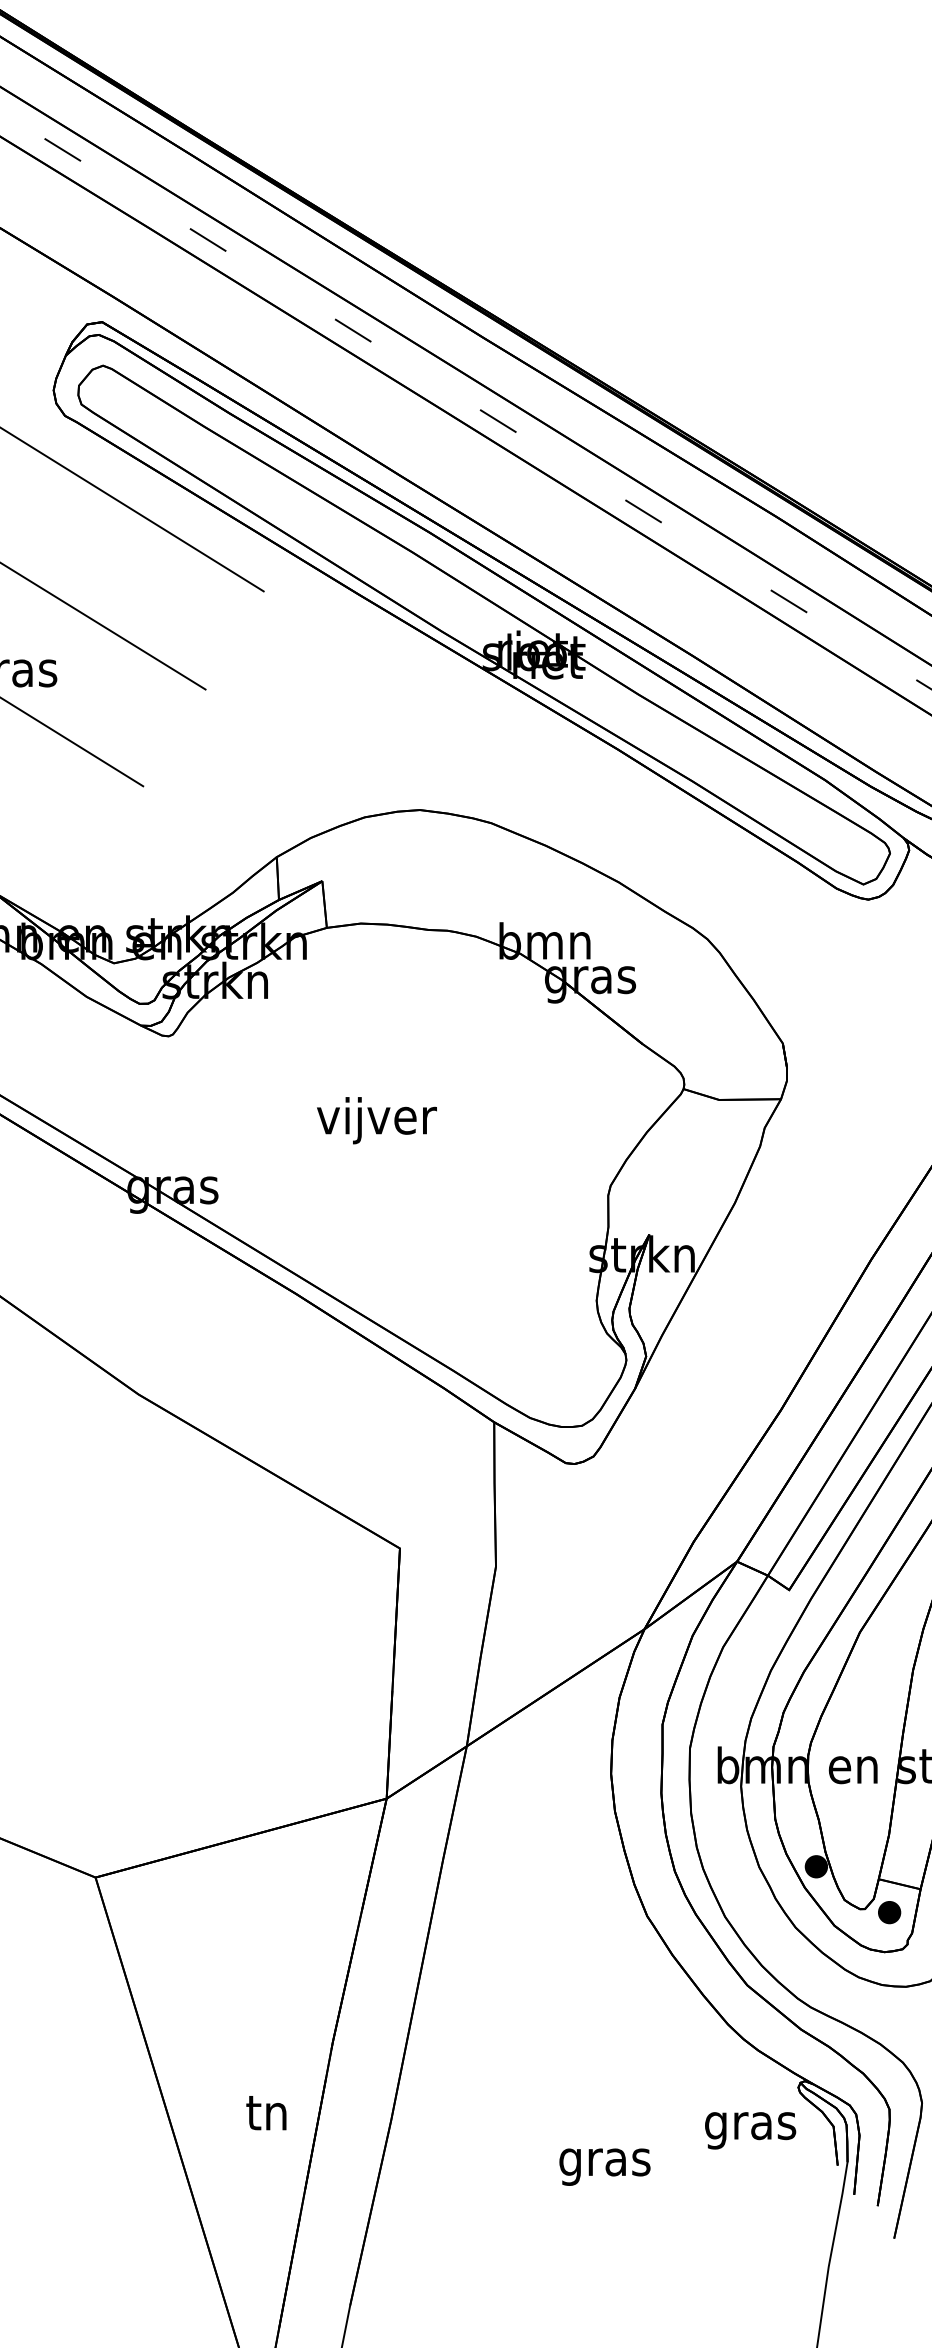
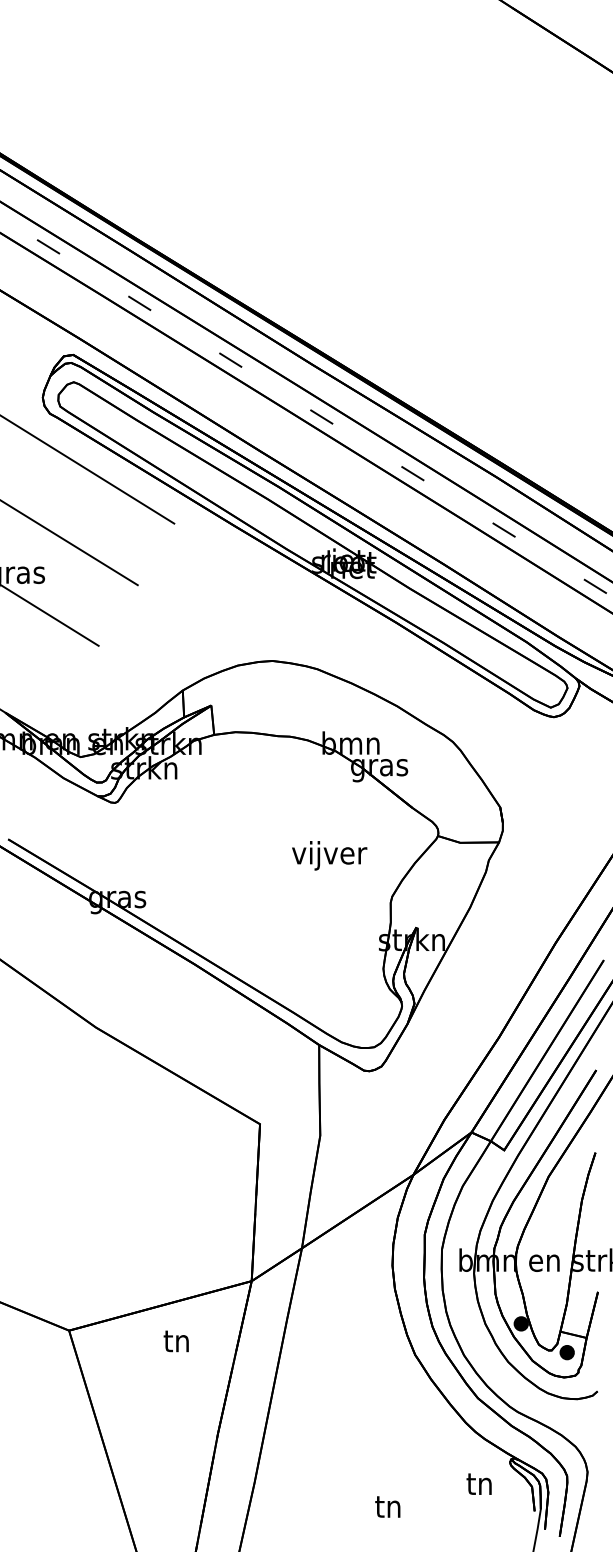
text: (376, 1120) -> (329, 855), moved
text: (265, 2113) -> (175, 1341), moved
text: (749, 2127) -> (479, 1487), gras -> tn
text: (604, 2164) -> (388, 1510), gras -> tn

